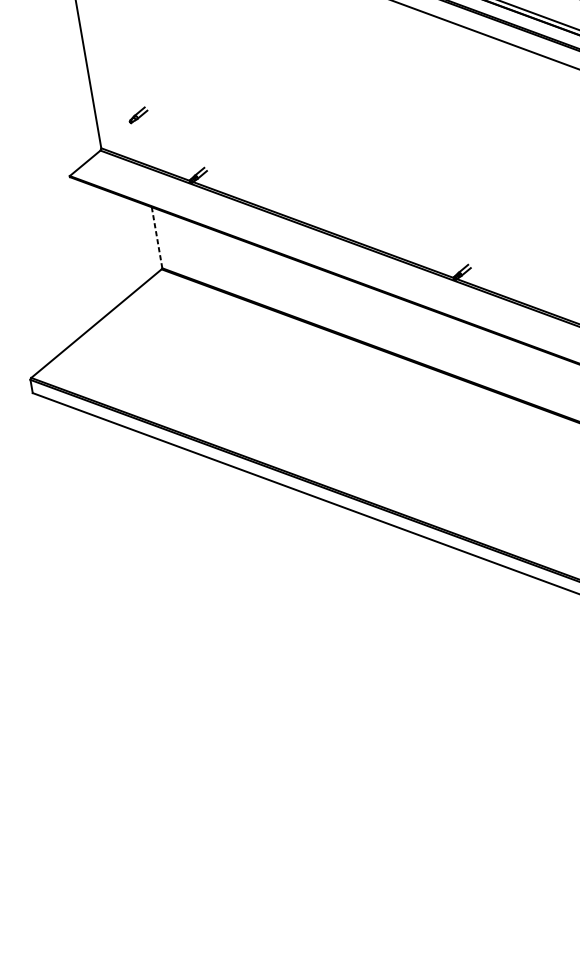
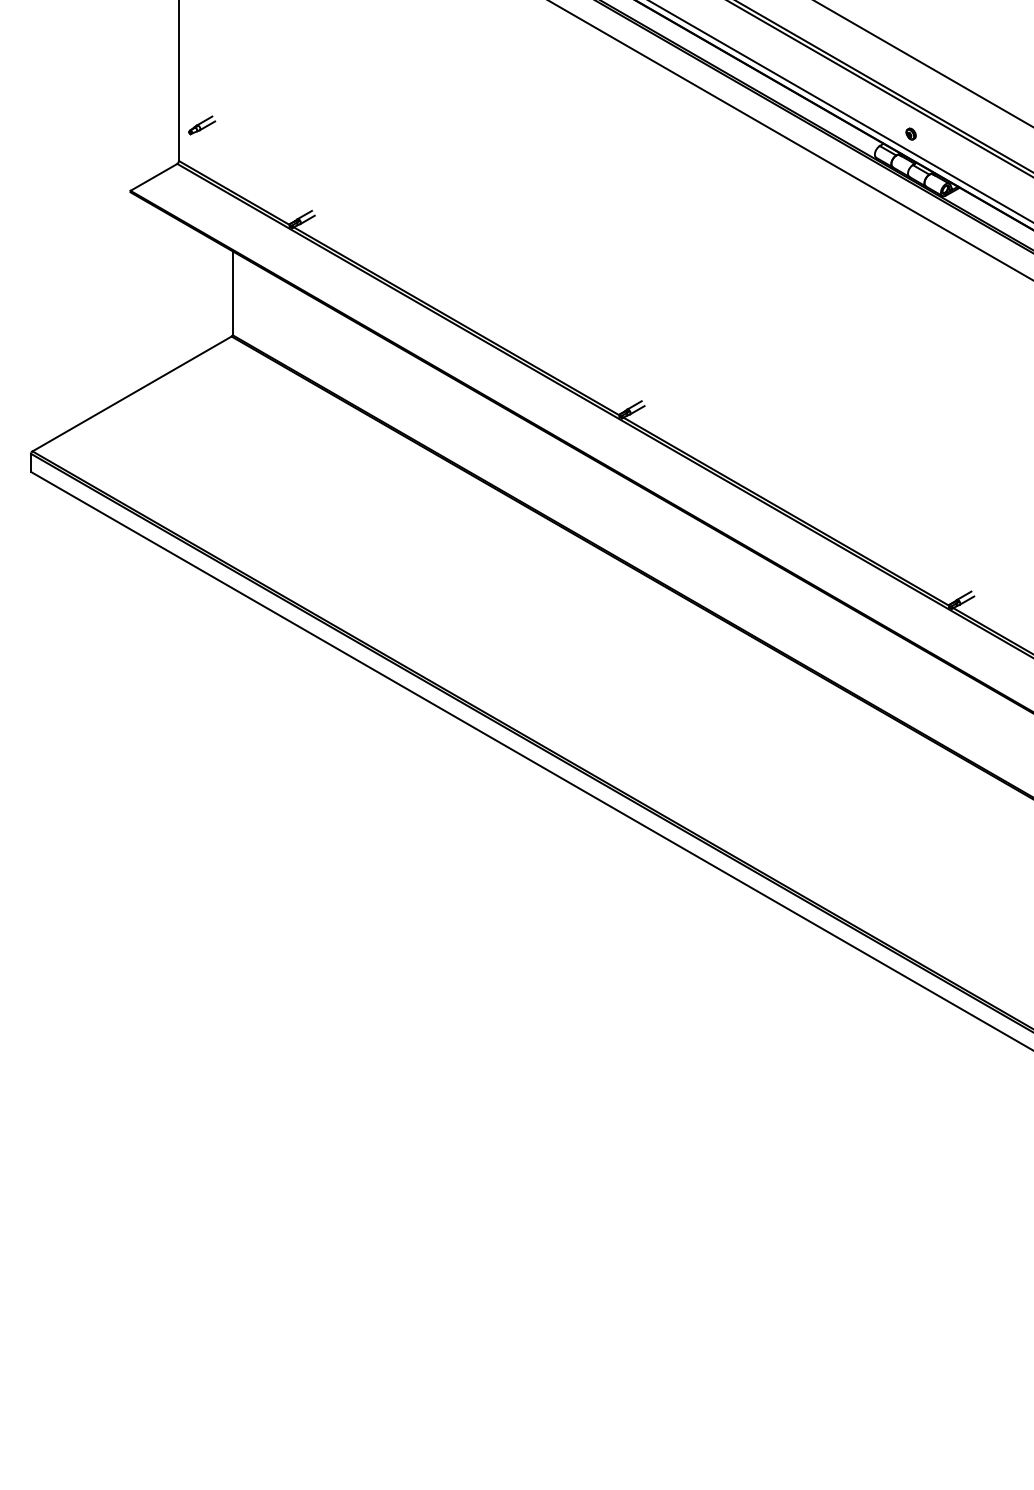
part: (138, 115) -> (202, 125), moved
line: (156, 237) -> (232, 293), dashed -> solid

